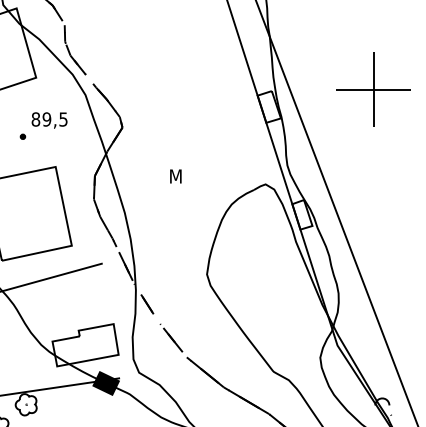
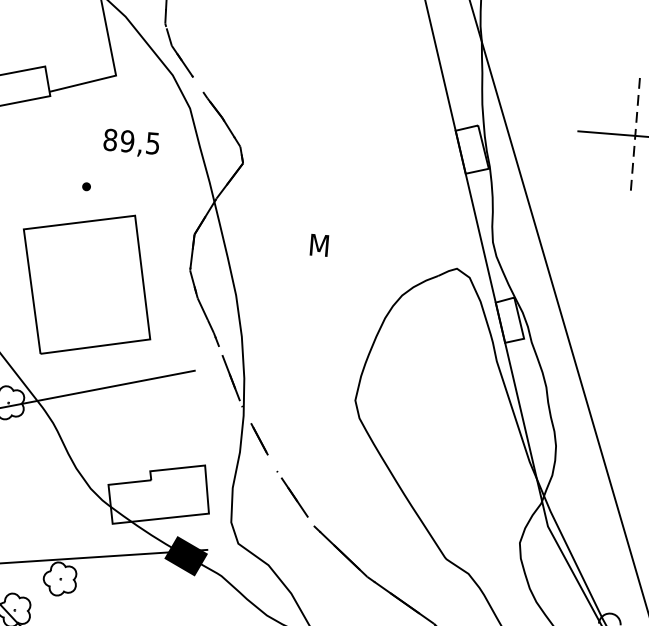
line: (373, 89) -> (635, 135), solid -> dashed
part: (22, 136) -> (85, 186), moved

